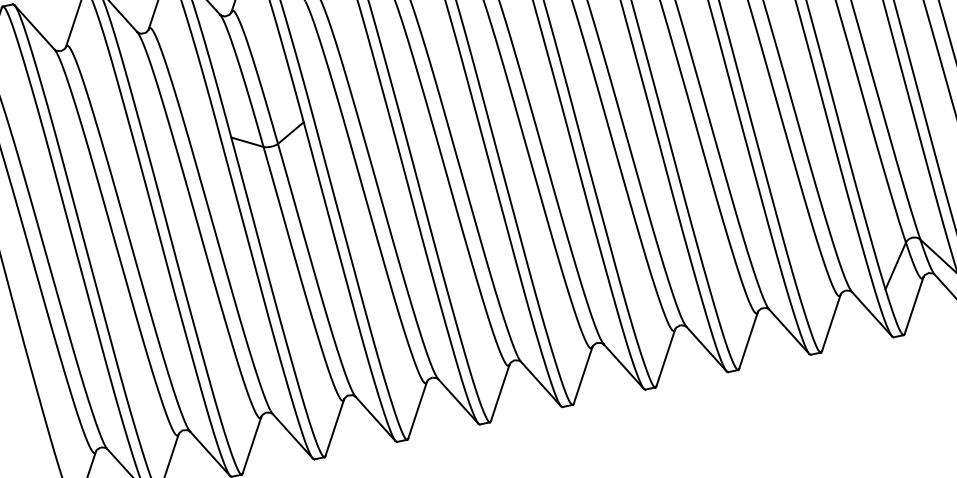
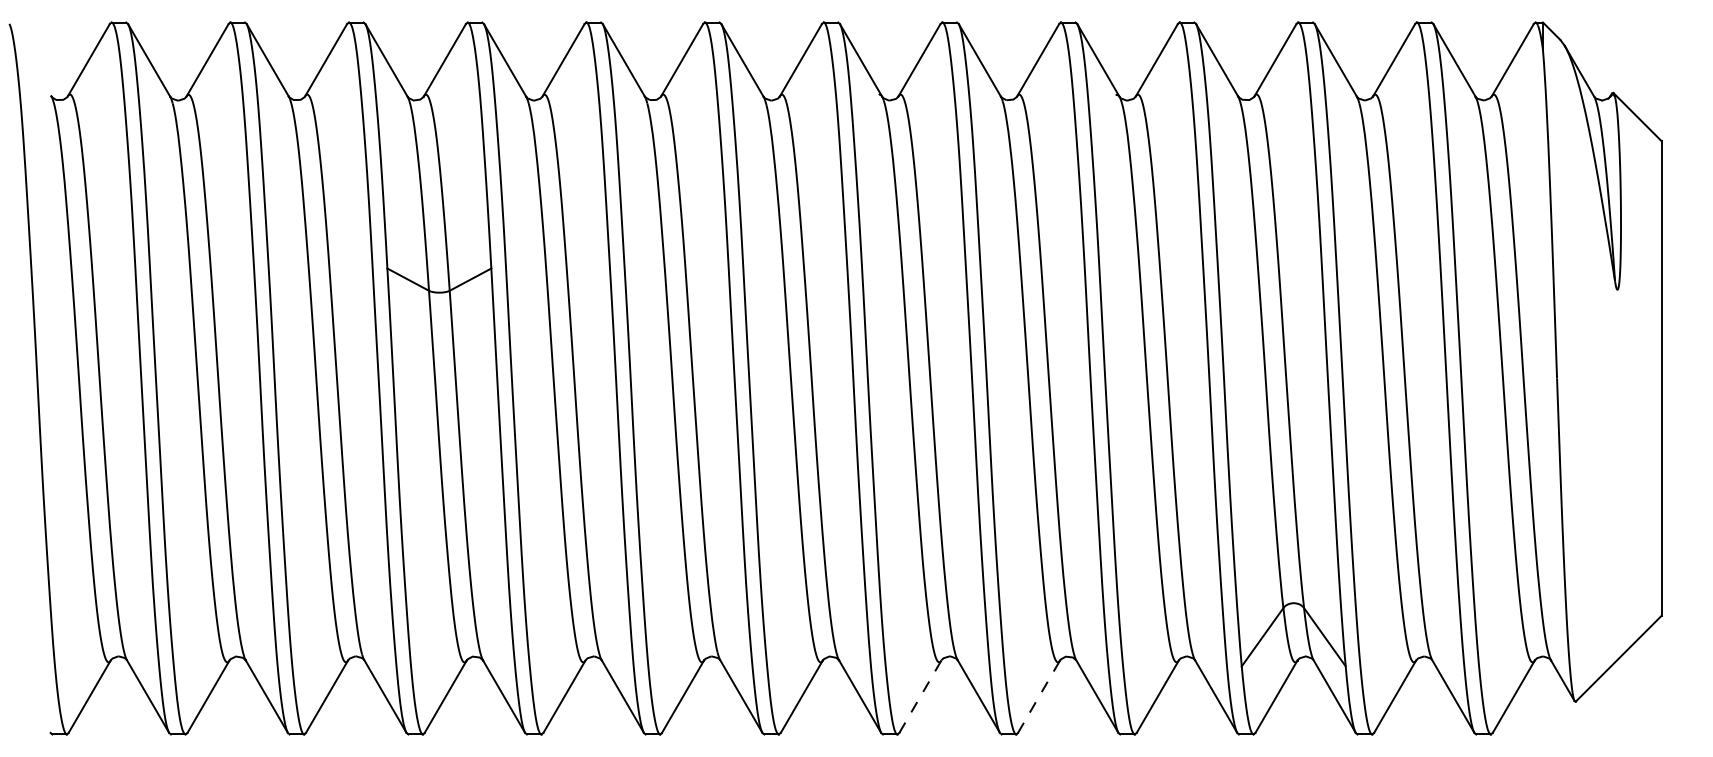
line: (748, 340) -> (1038, 696), solid -> dashed
line: (665, 357) -> (920, 696), solid -> dashed

